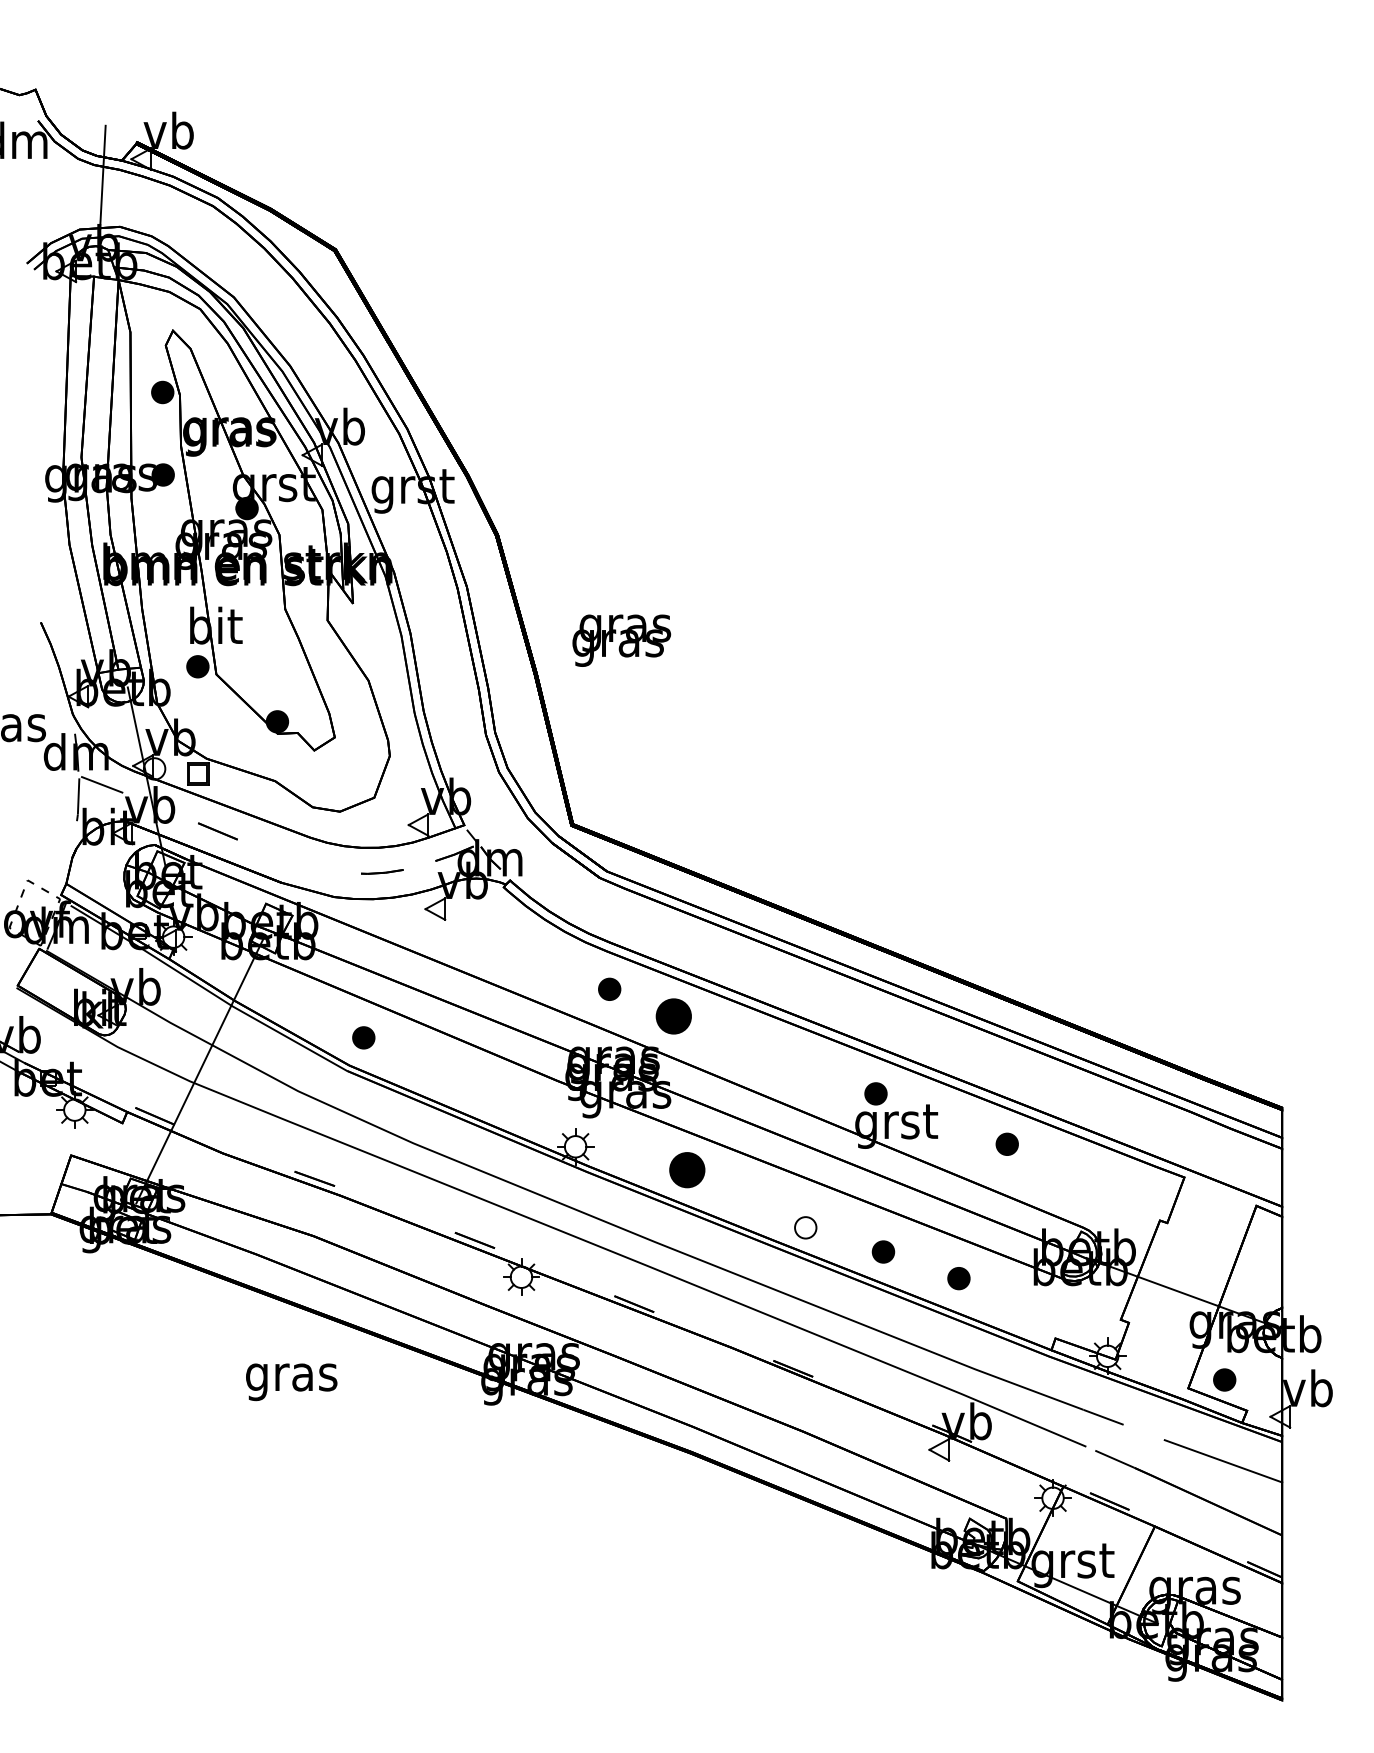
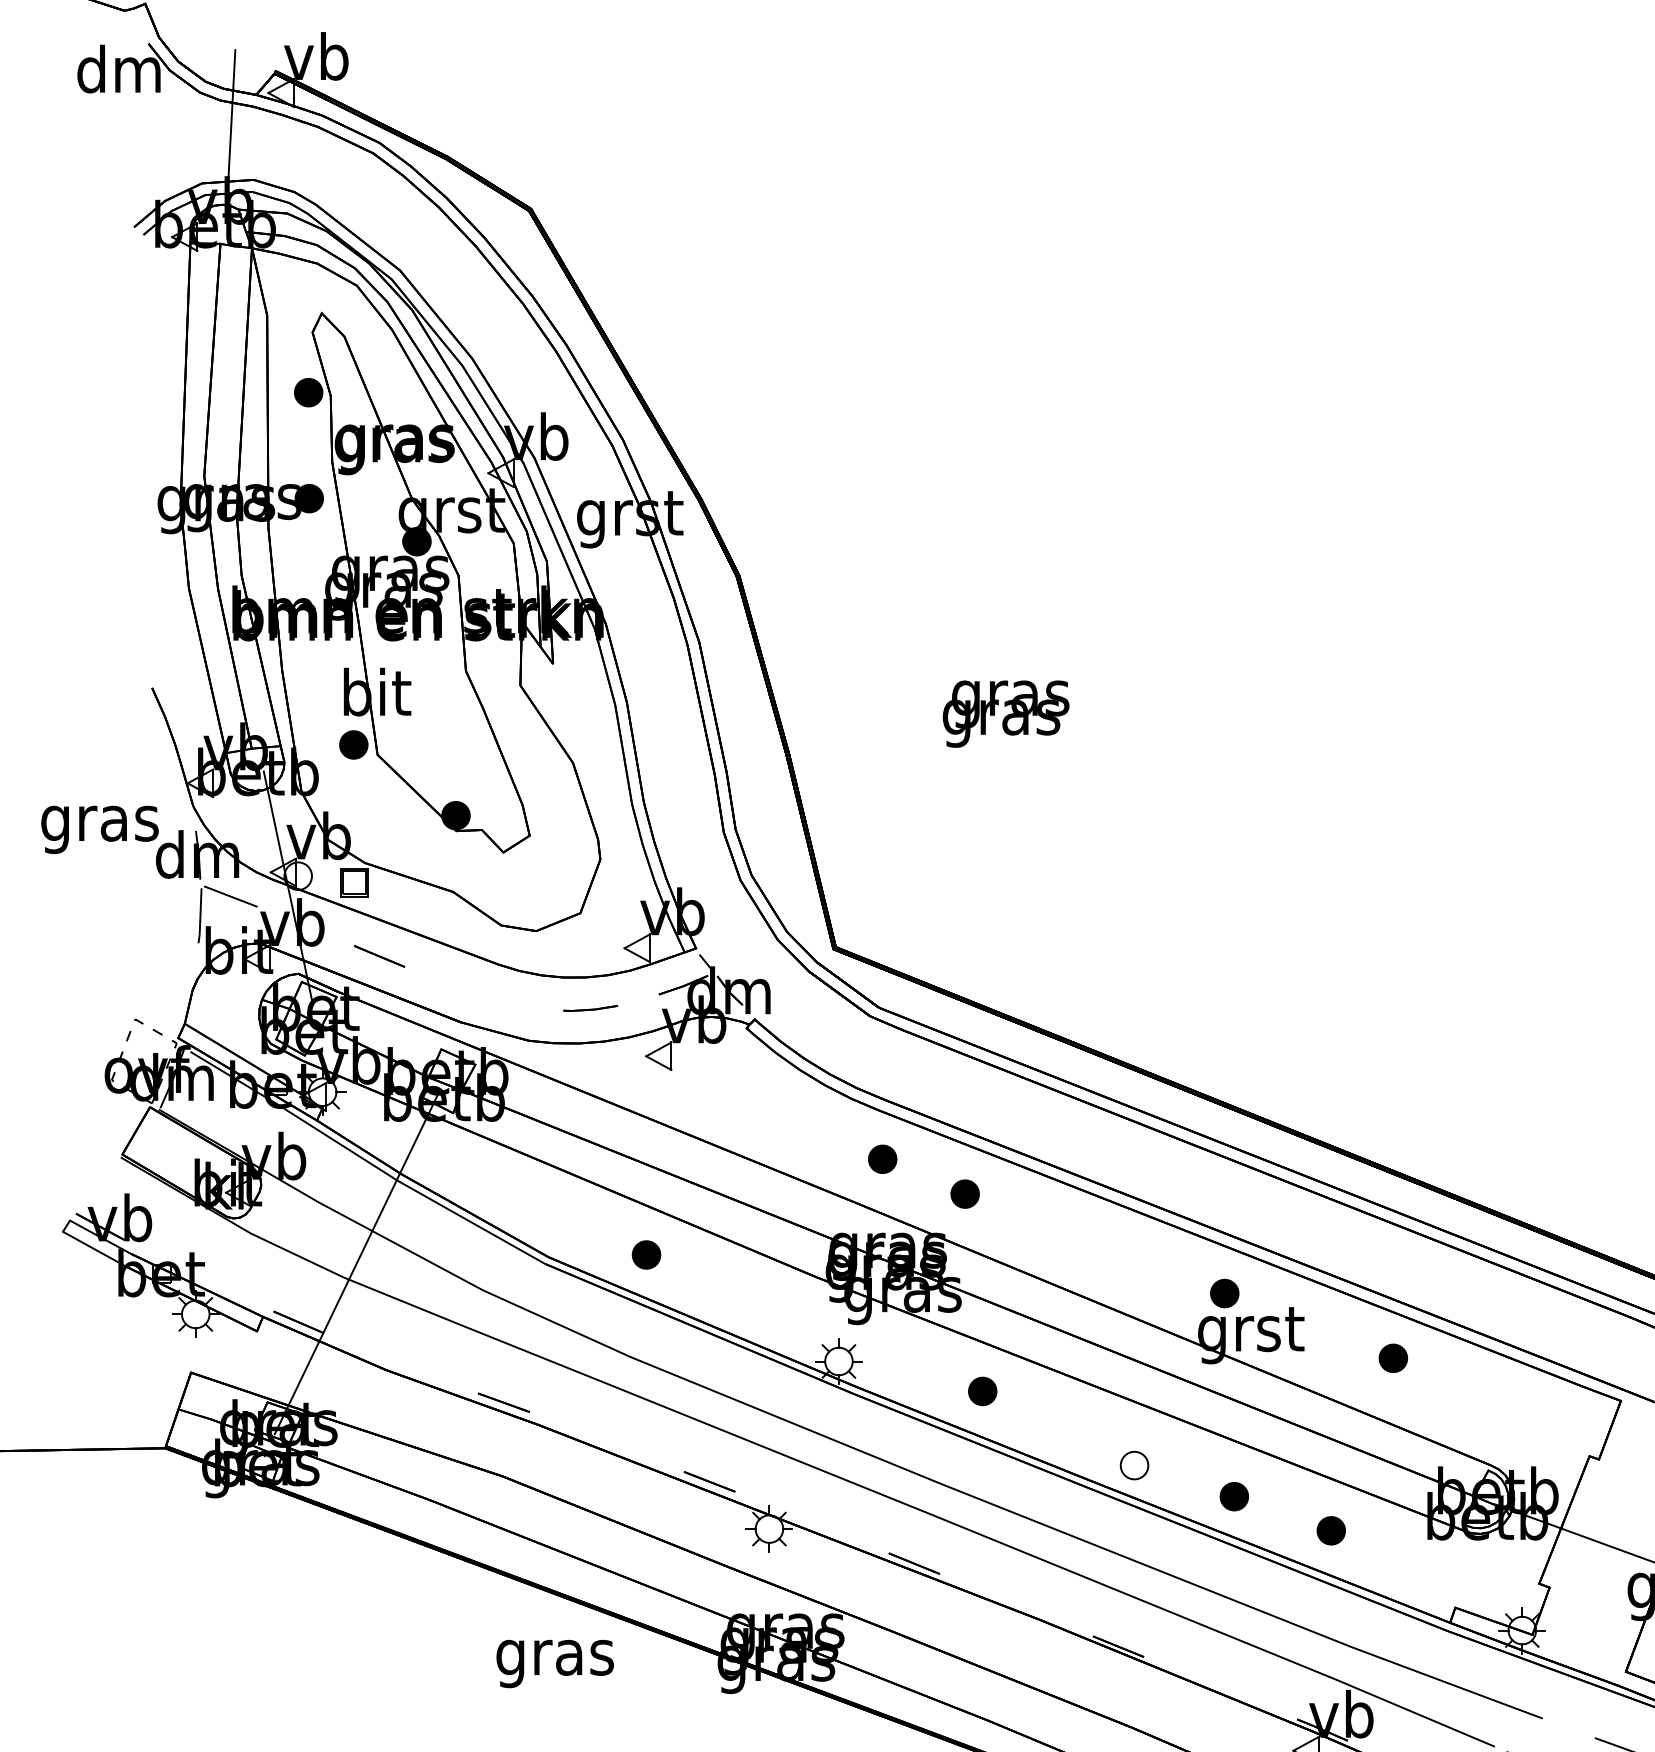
text: (621, 640) -> (1005, 713), moved
part: (673, 1016) -> (964, 1194), size x0.62
part: (363, 1037) -> (646, 1254), moved
part: (687, 1169) -> (982, 1390), size x0.62
text: (291, 1382) -> (554, 1664), moved

